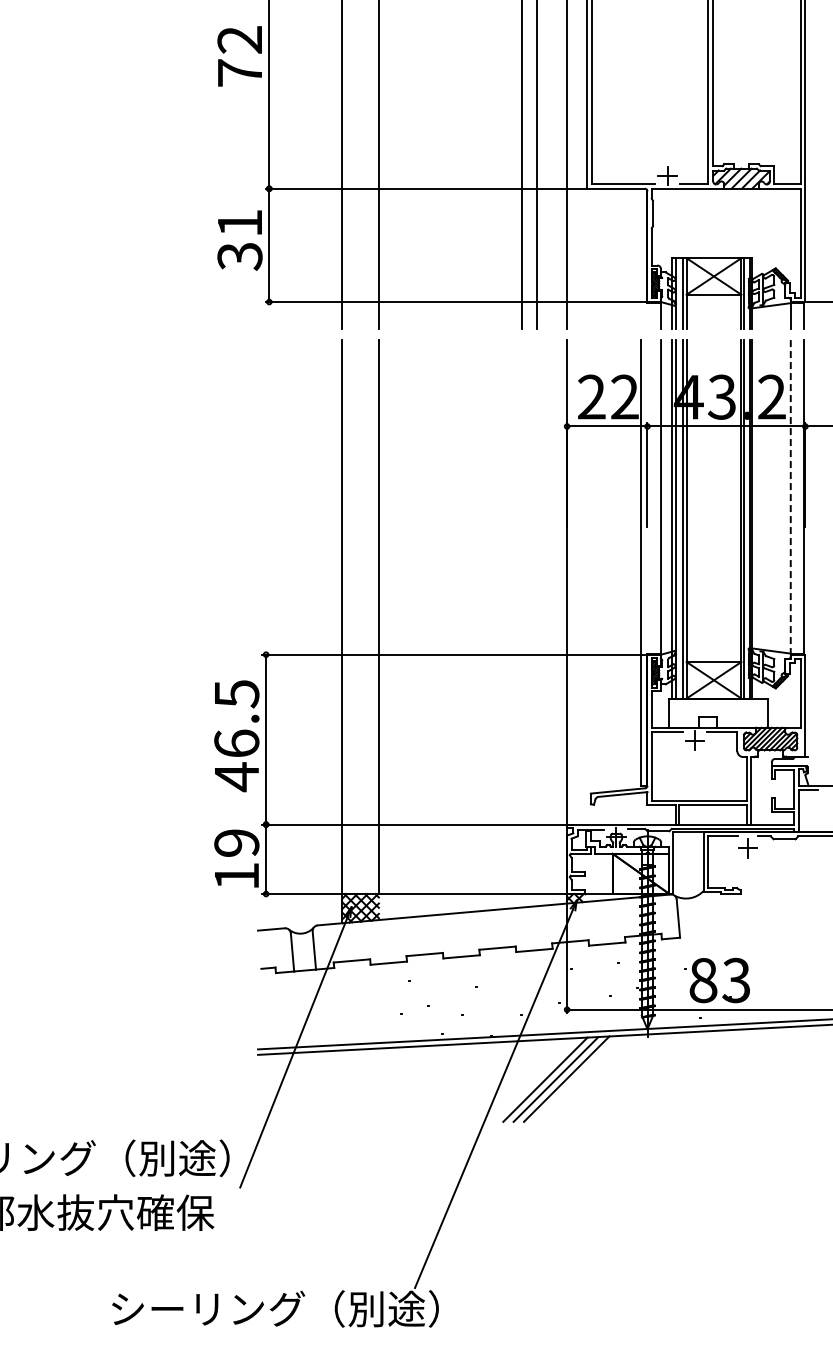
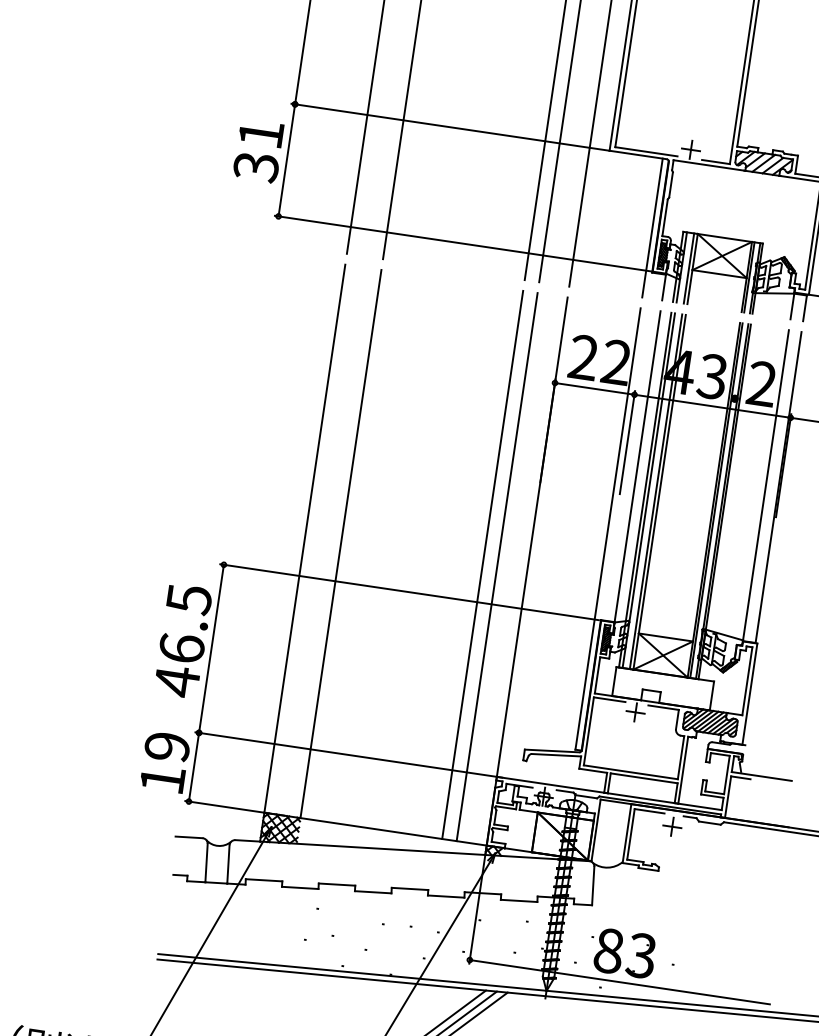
line: (640, 258) -> (652, 227), added
line: (790, 497) -> (765, 485), dashed -> solid
line: (522, 617) -> (482, 565), added
line: (536, 617) -> (496, 567), added

